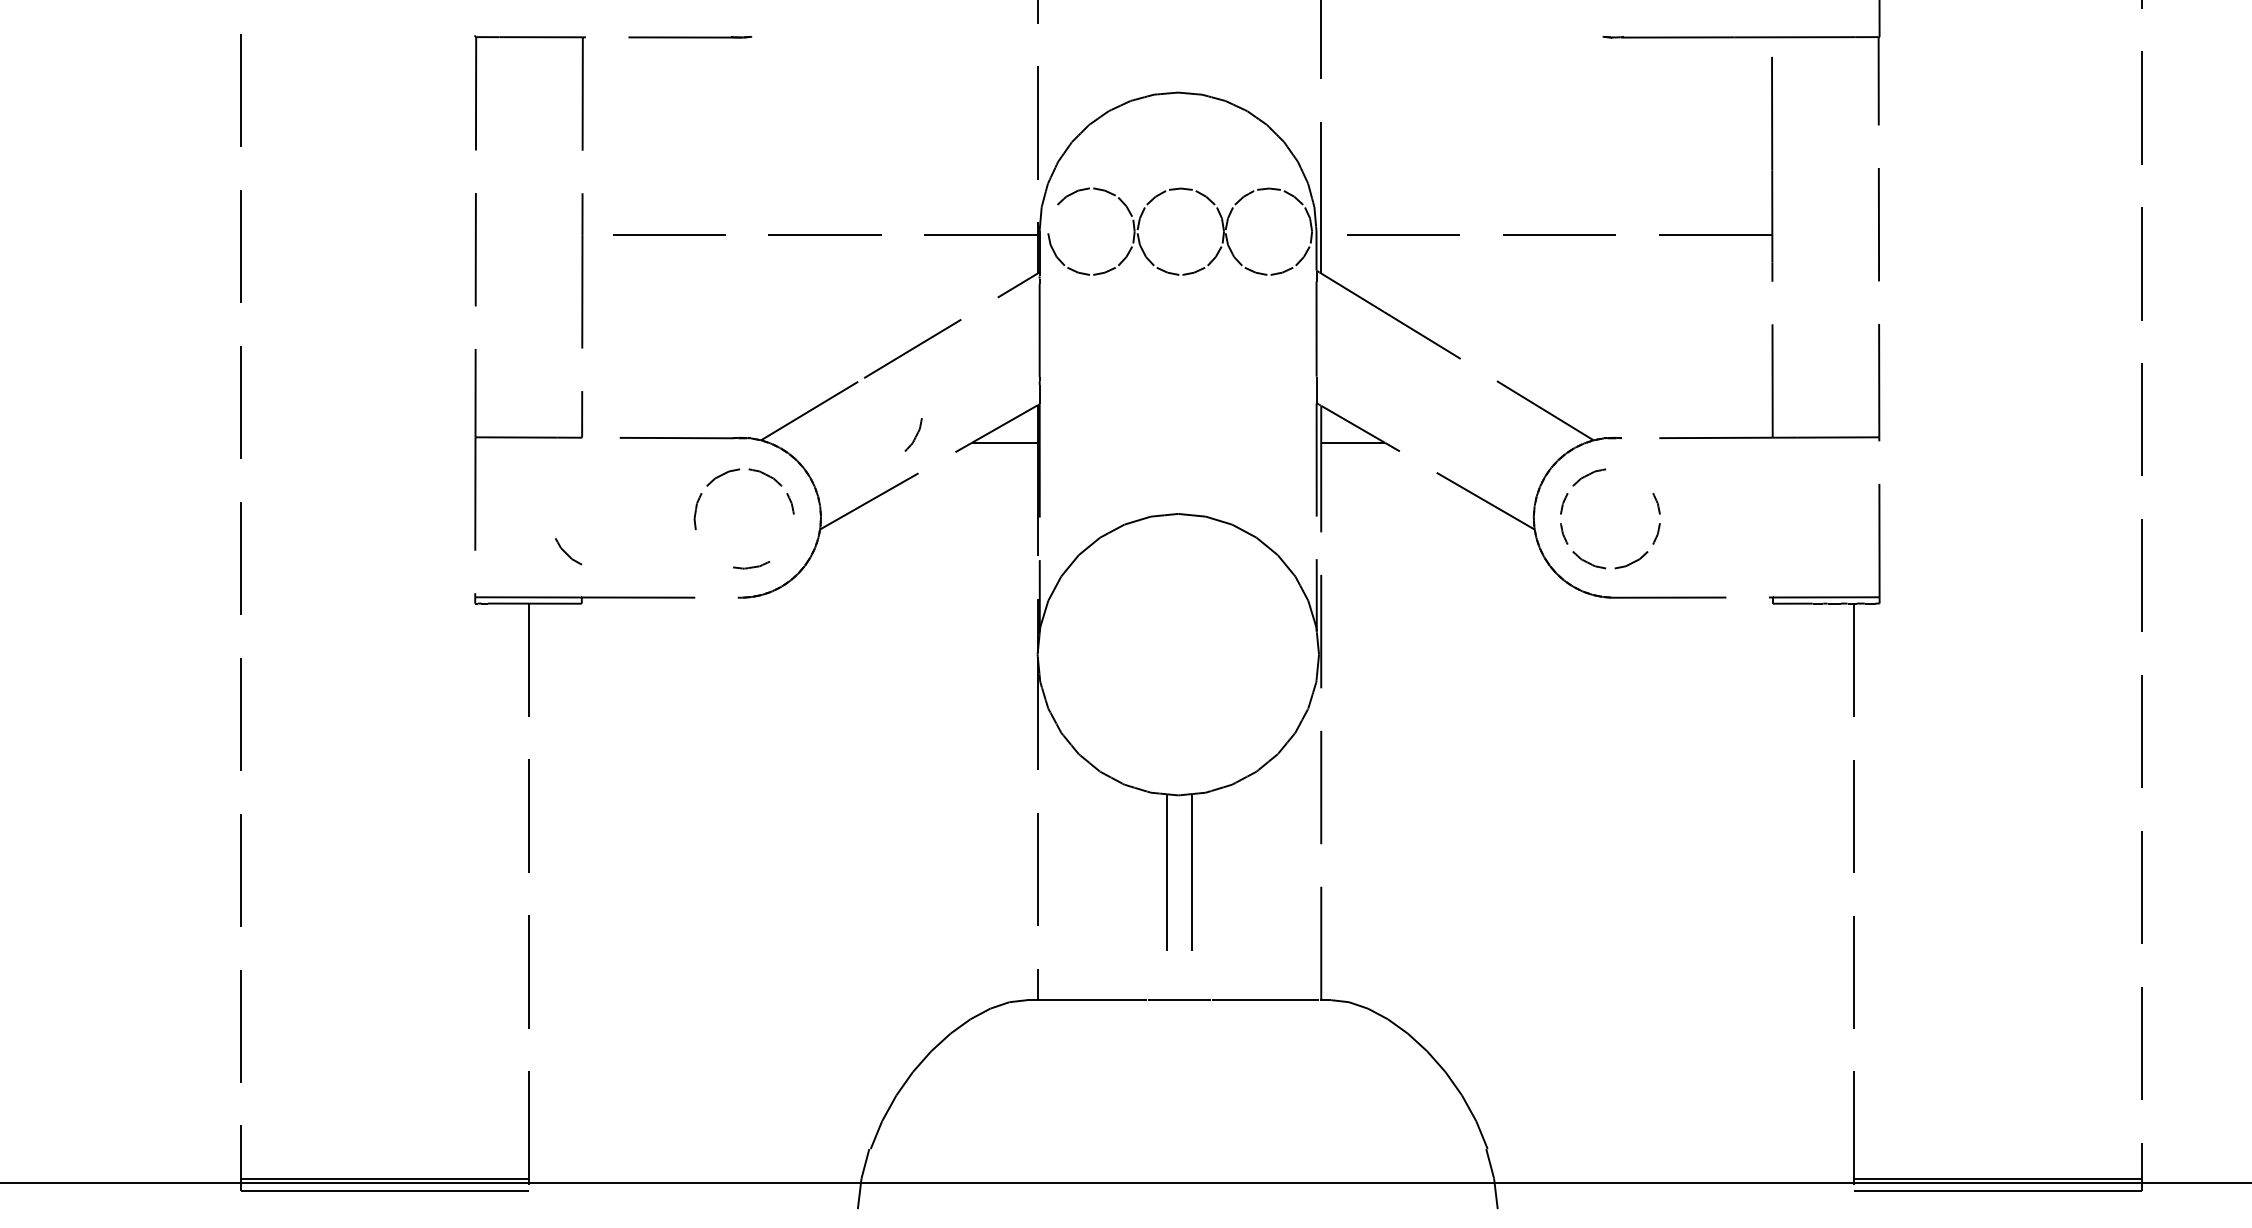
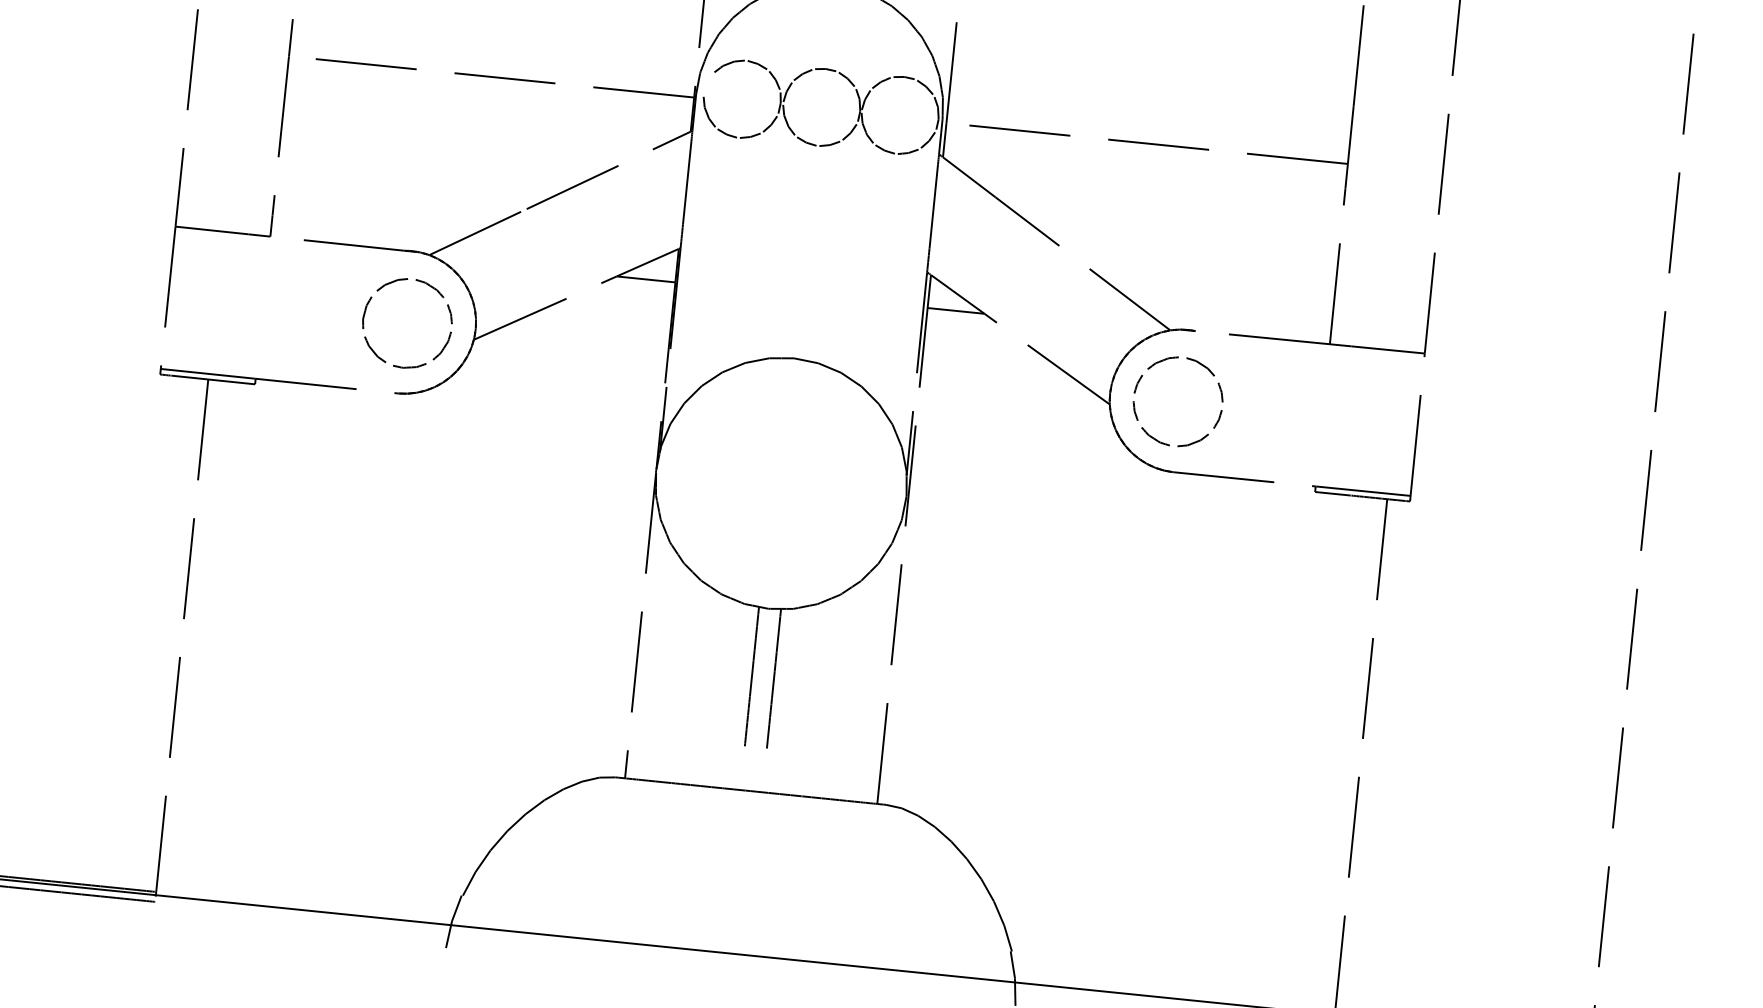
part: (913, 434) -> (442, 345), moved
part: (1631, 477) -> (1200, 366), added
part: (568, 551) -> (375, 349), moved

